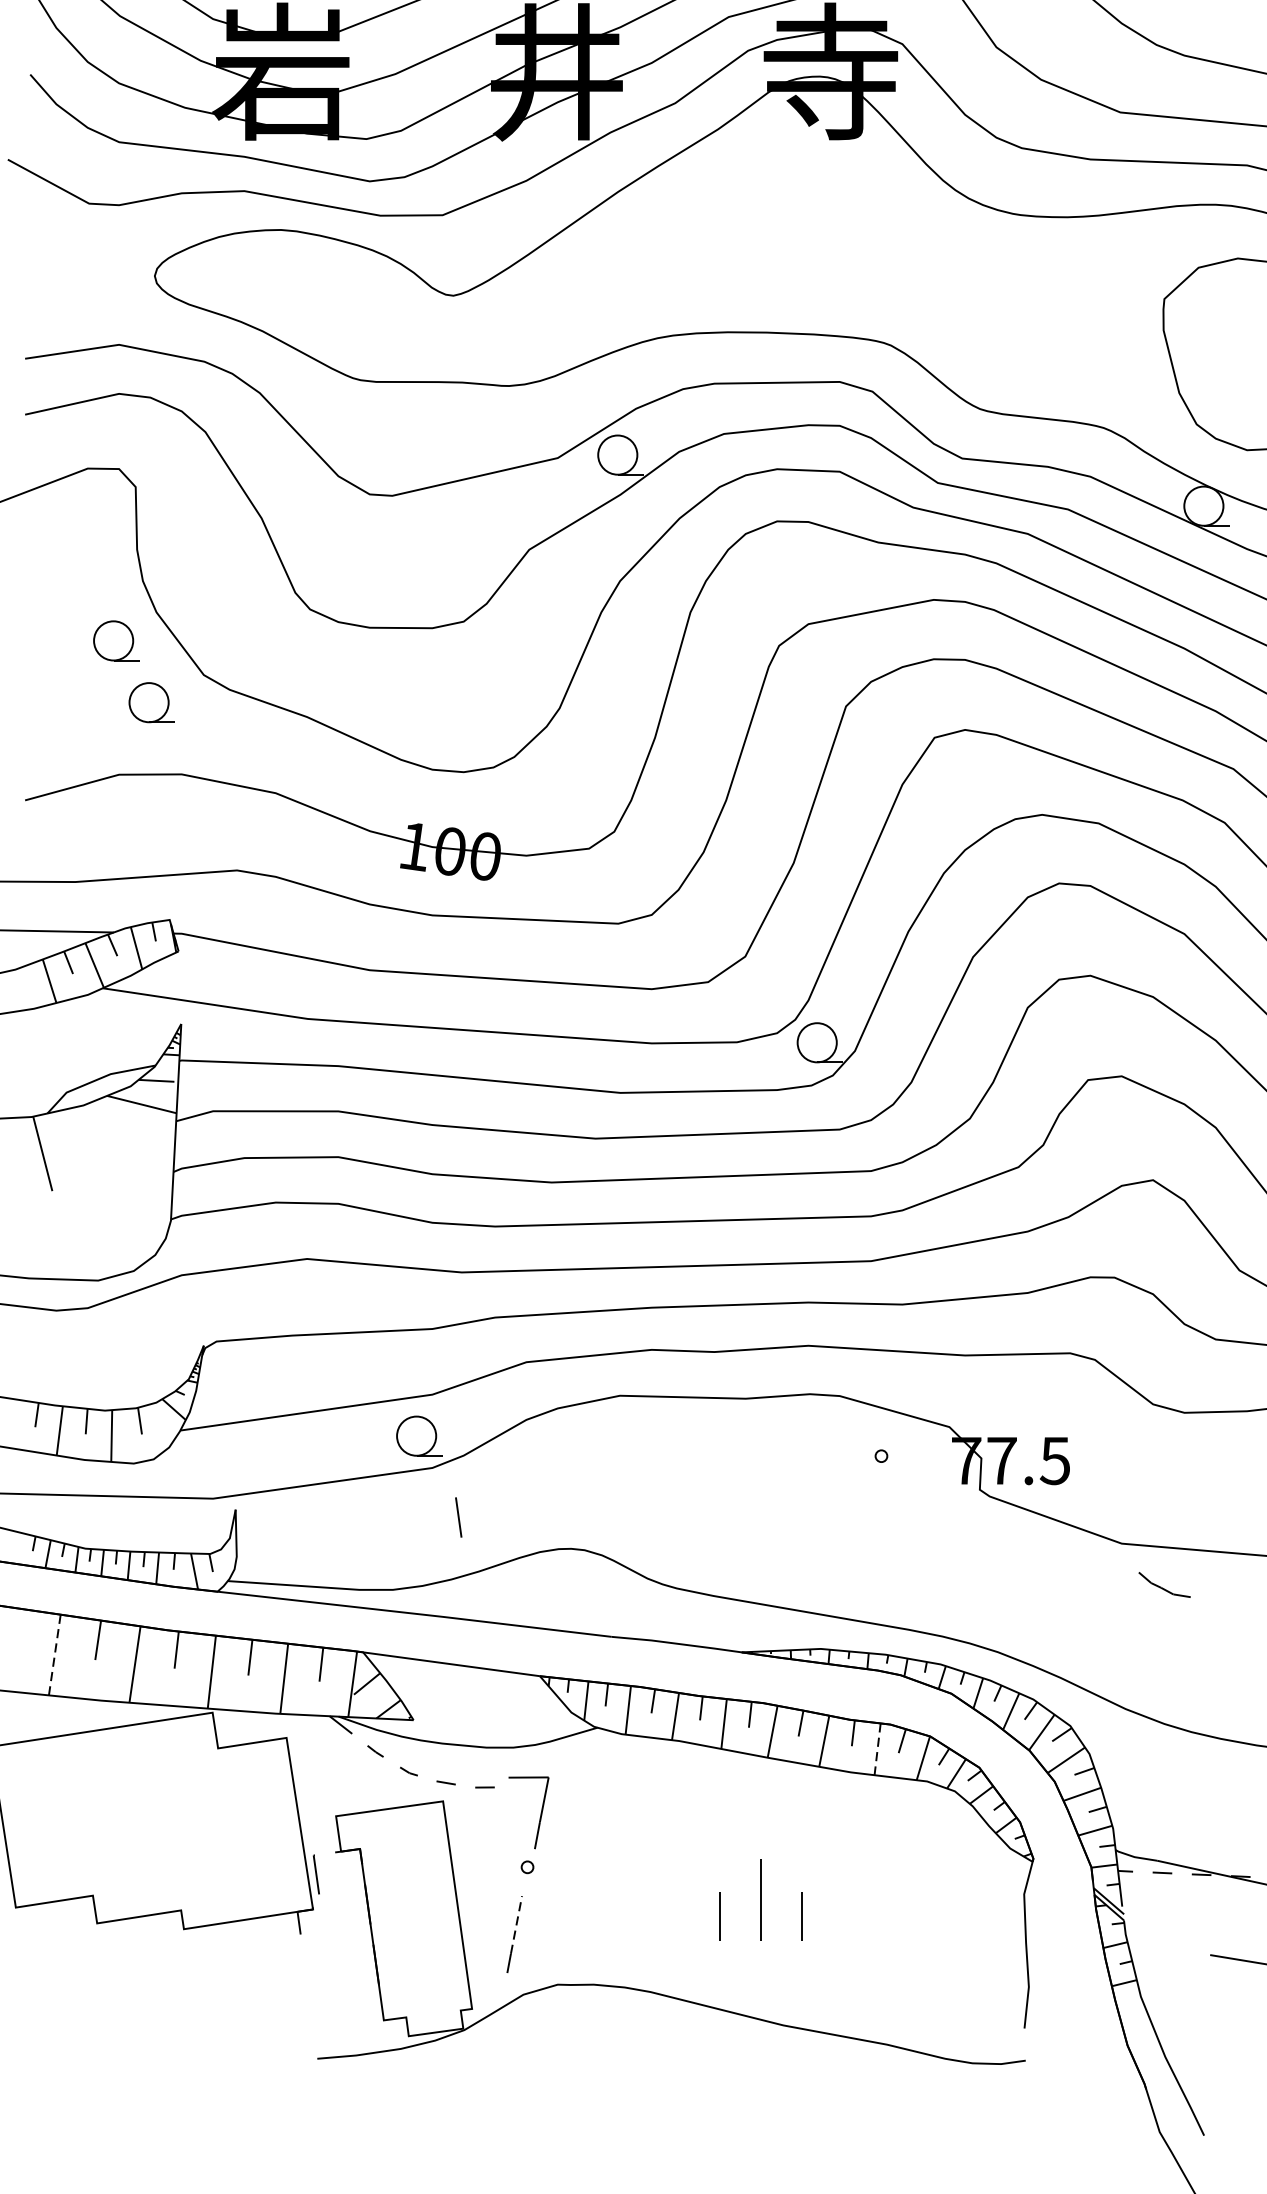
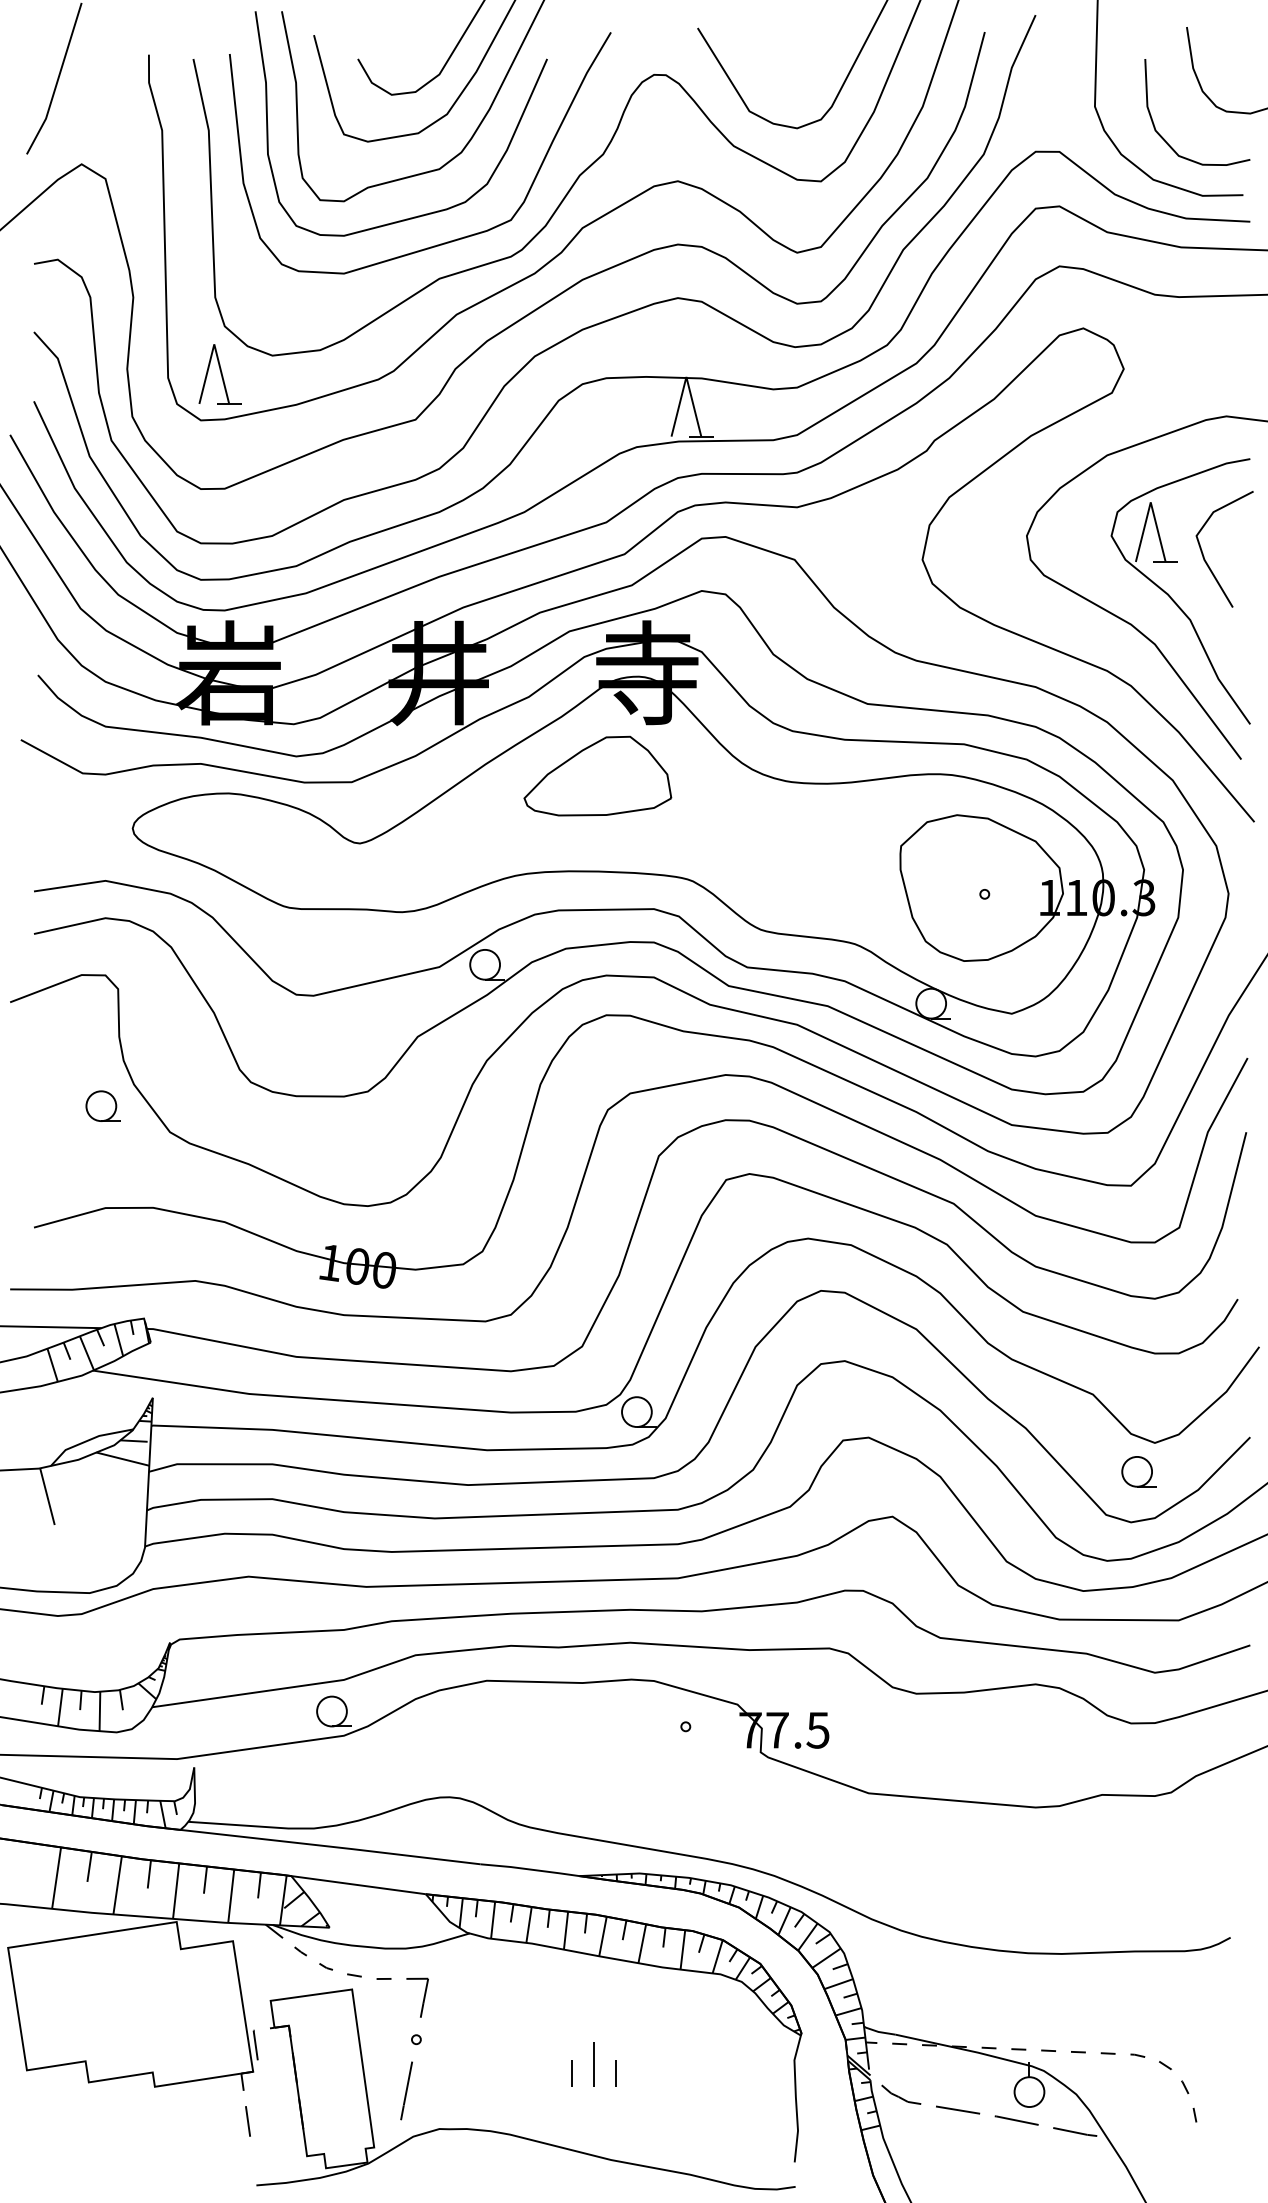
part: (765, 206) -> (597, 775), added
part: (150, 701) -> (129, 1152), removed
line: (458, 1517) -> (247, 2121), moved
part: (1164, 1584) -> (901, 2094), moved
line: (54, 1655) -> (56, 1878), dashed -> solid
line: (877, 1748) -> (682, 1949), dashed -> solid
part: (528, 1811) -> (417, 1997), size x0.71
part: (760, 1899) -> (593, 2064), size x0.71
line: (517, 1924) -> (408, 2083), dashed -> solid

